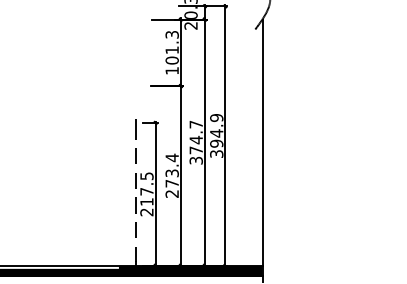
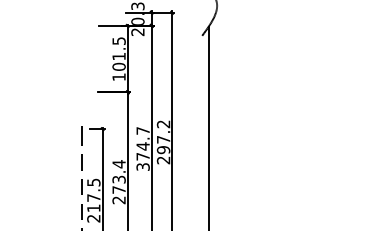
text: (171, 34) -> (118, 40), 101.3 -> 101.5
text: (216, 135) -> (163, 141), 394.9 -> 297.2

